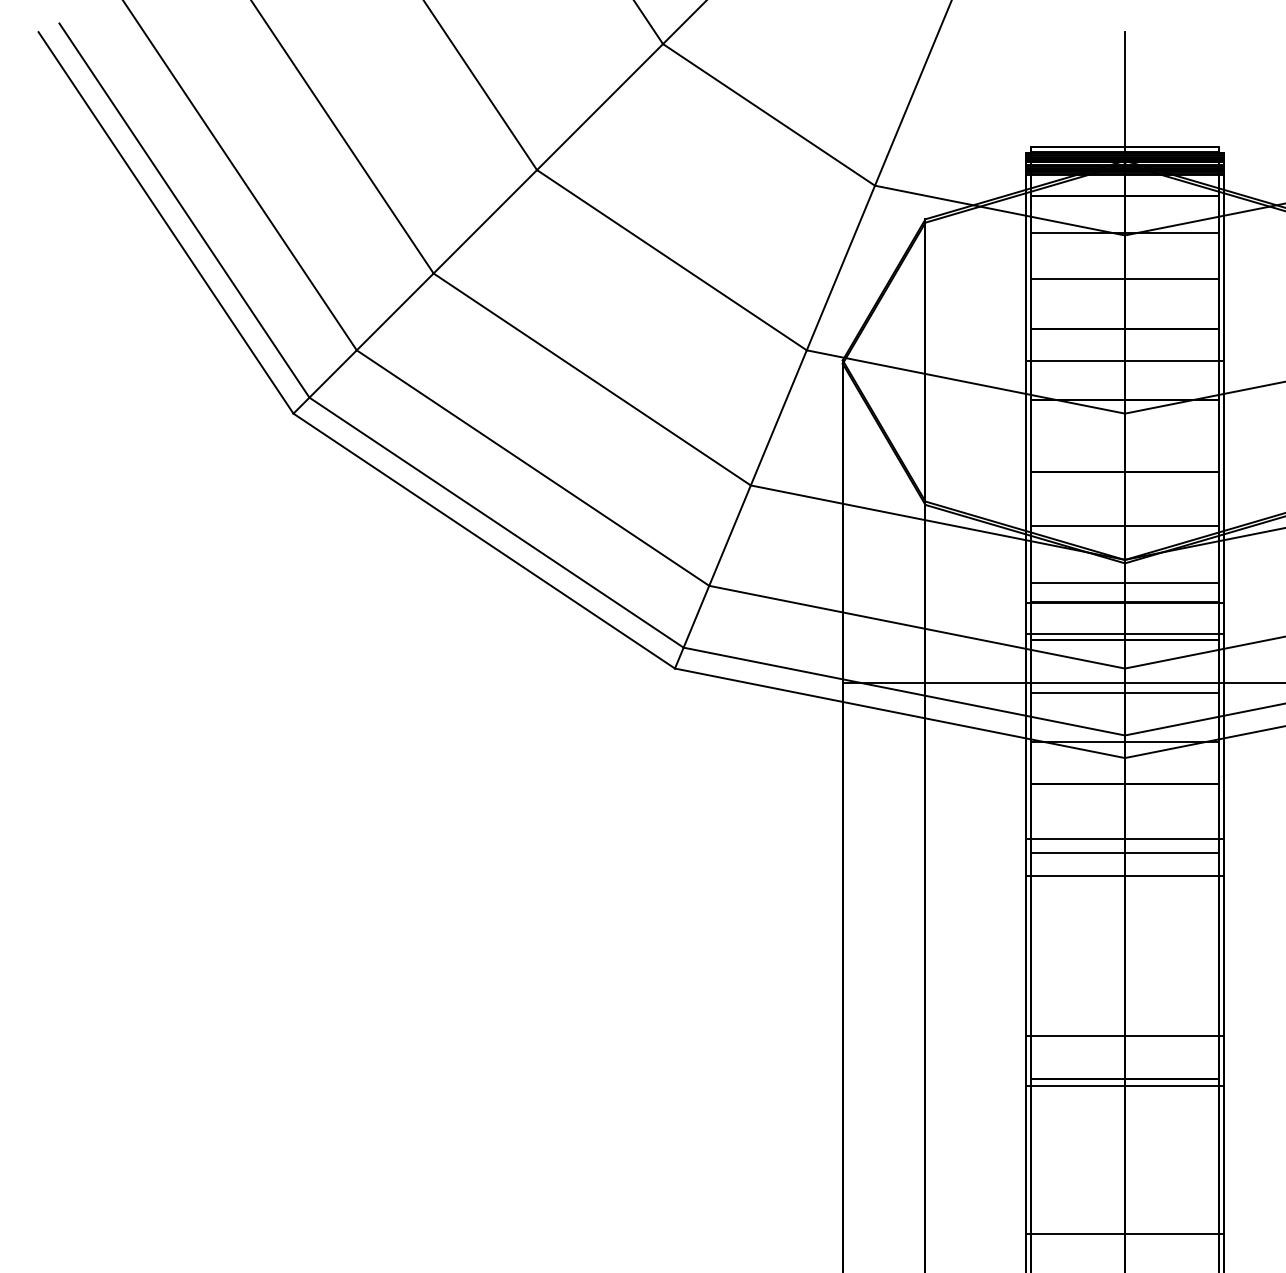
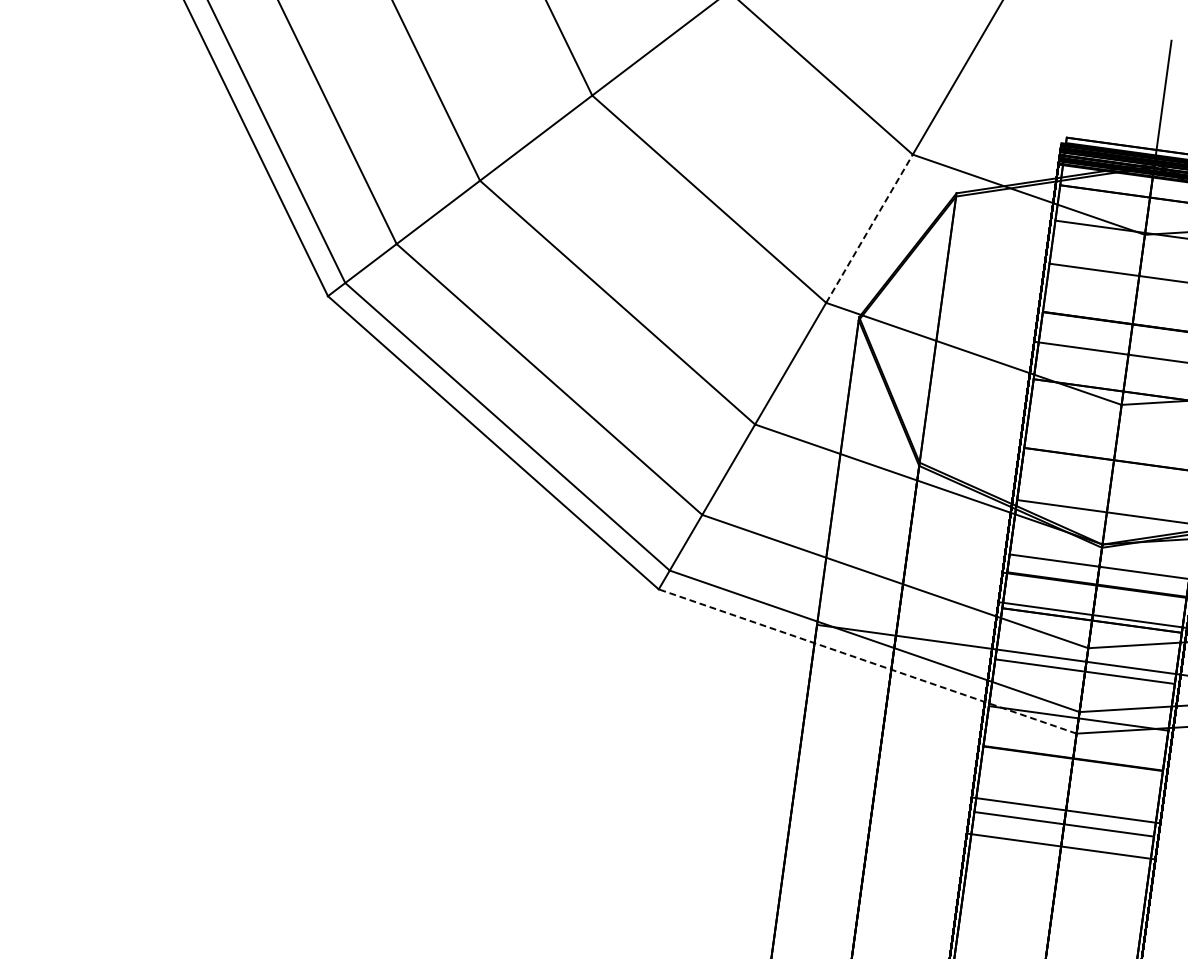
line: (841, 267) -> (870, 228), solid -> dashed
line: (899, 713) -> (867, 661), solid -> dashed

